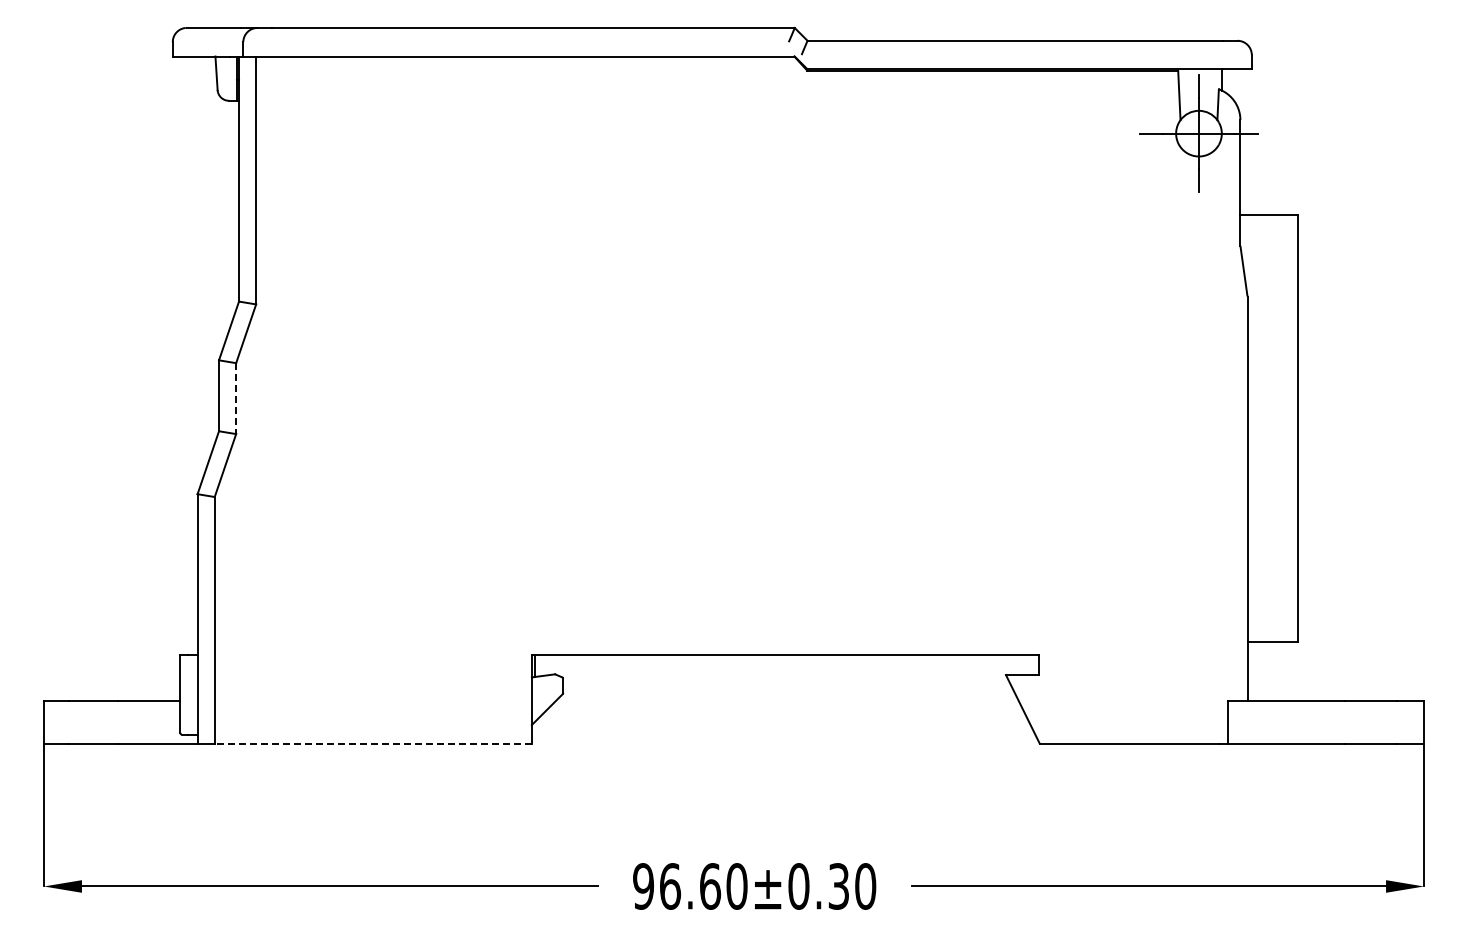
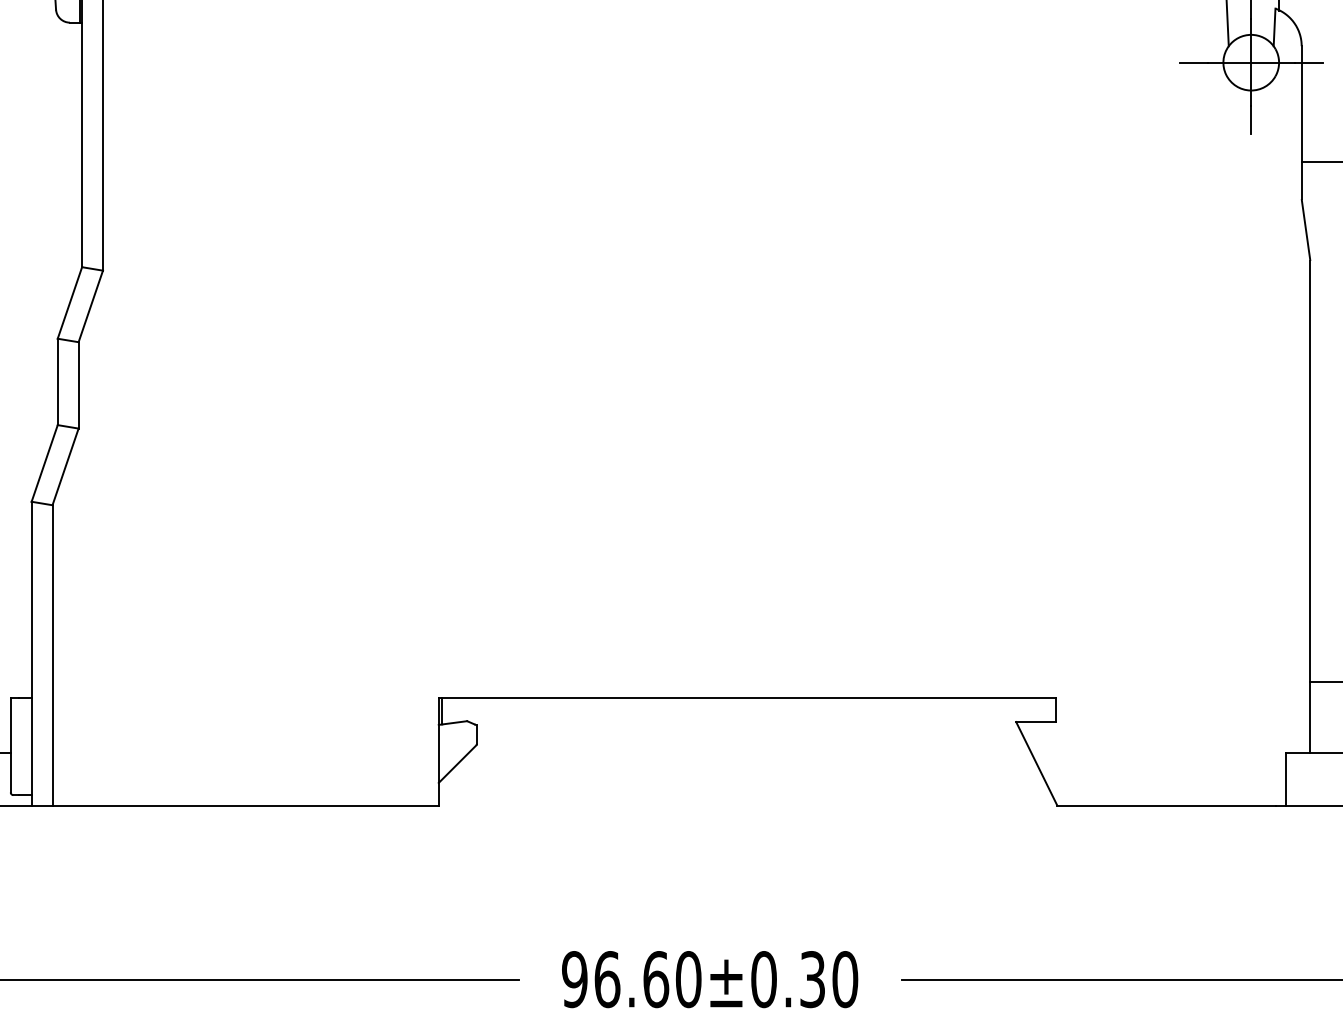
line: (236, 399) -> (79, 386), dashed -> solid
line: (373, 743) -> (245, 805), dashed -> solid

